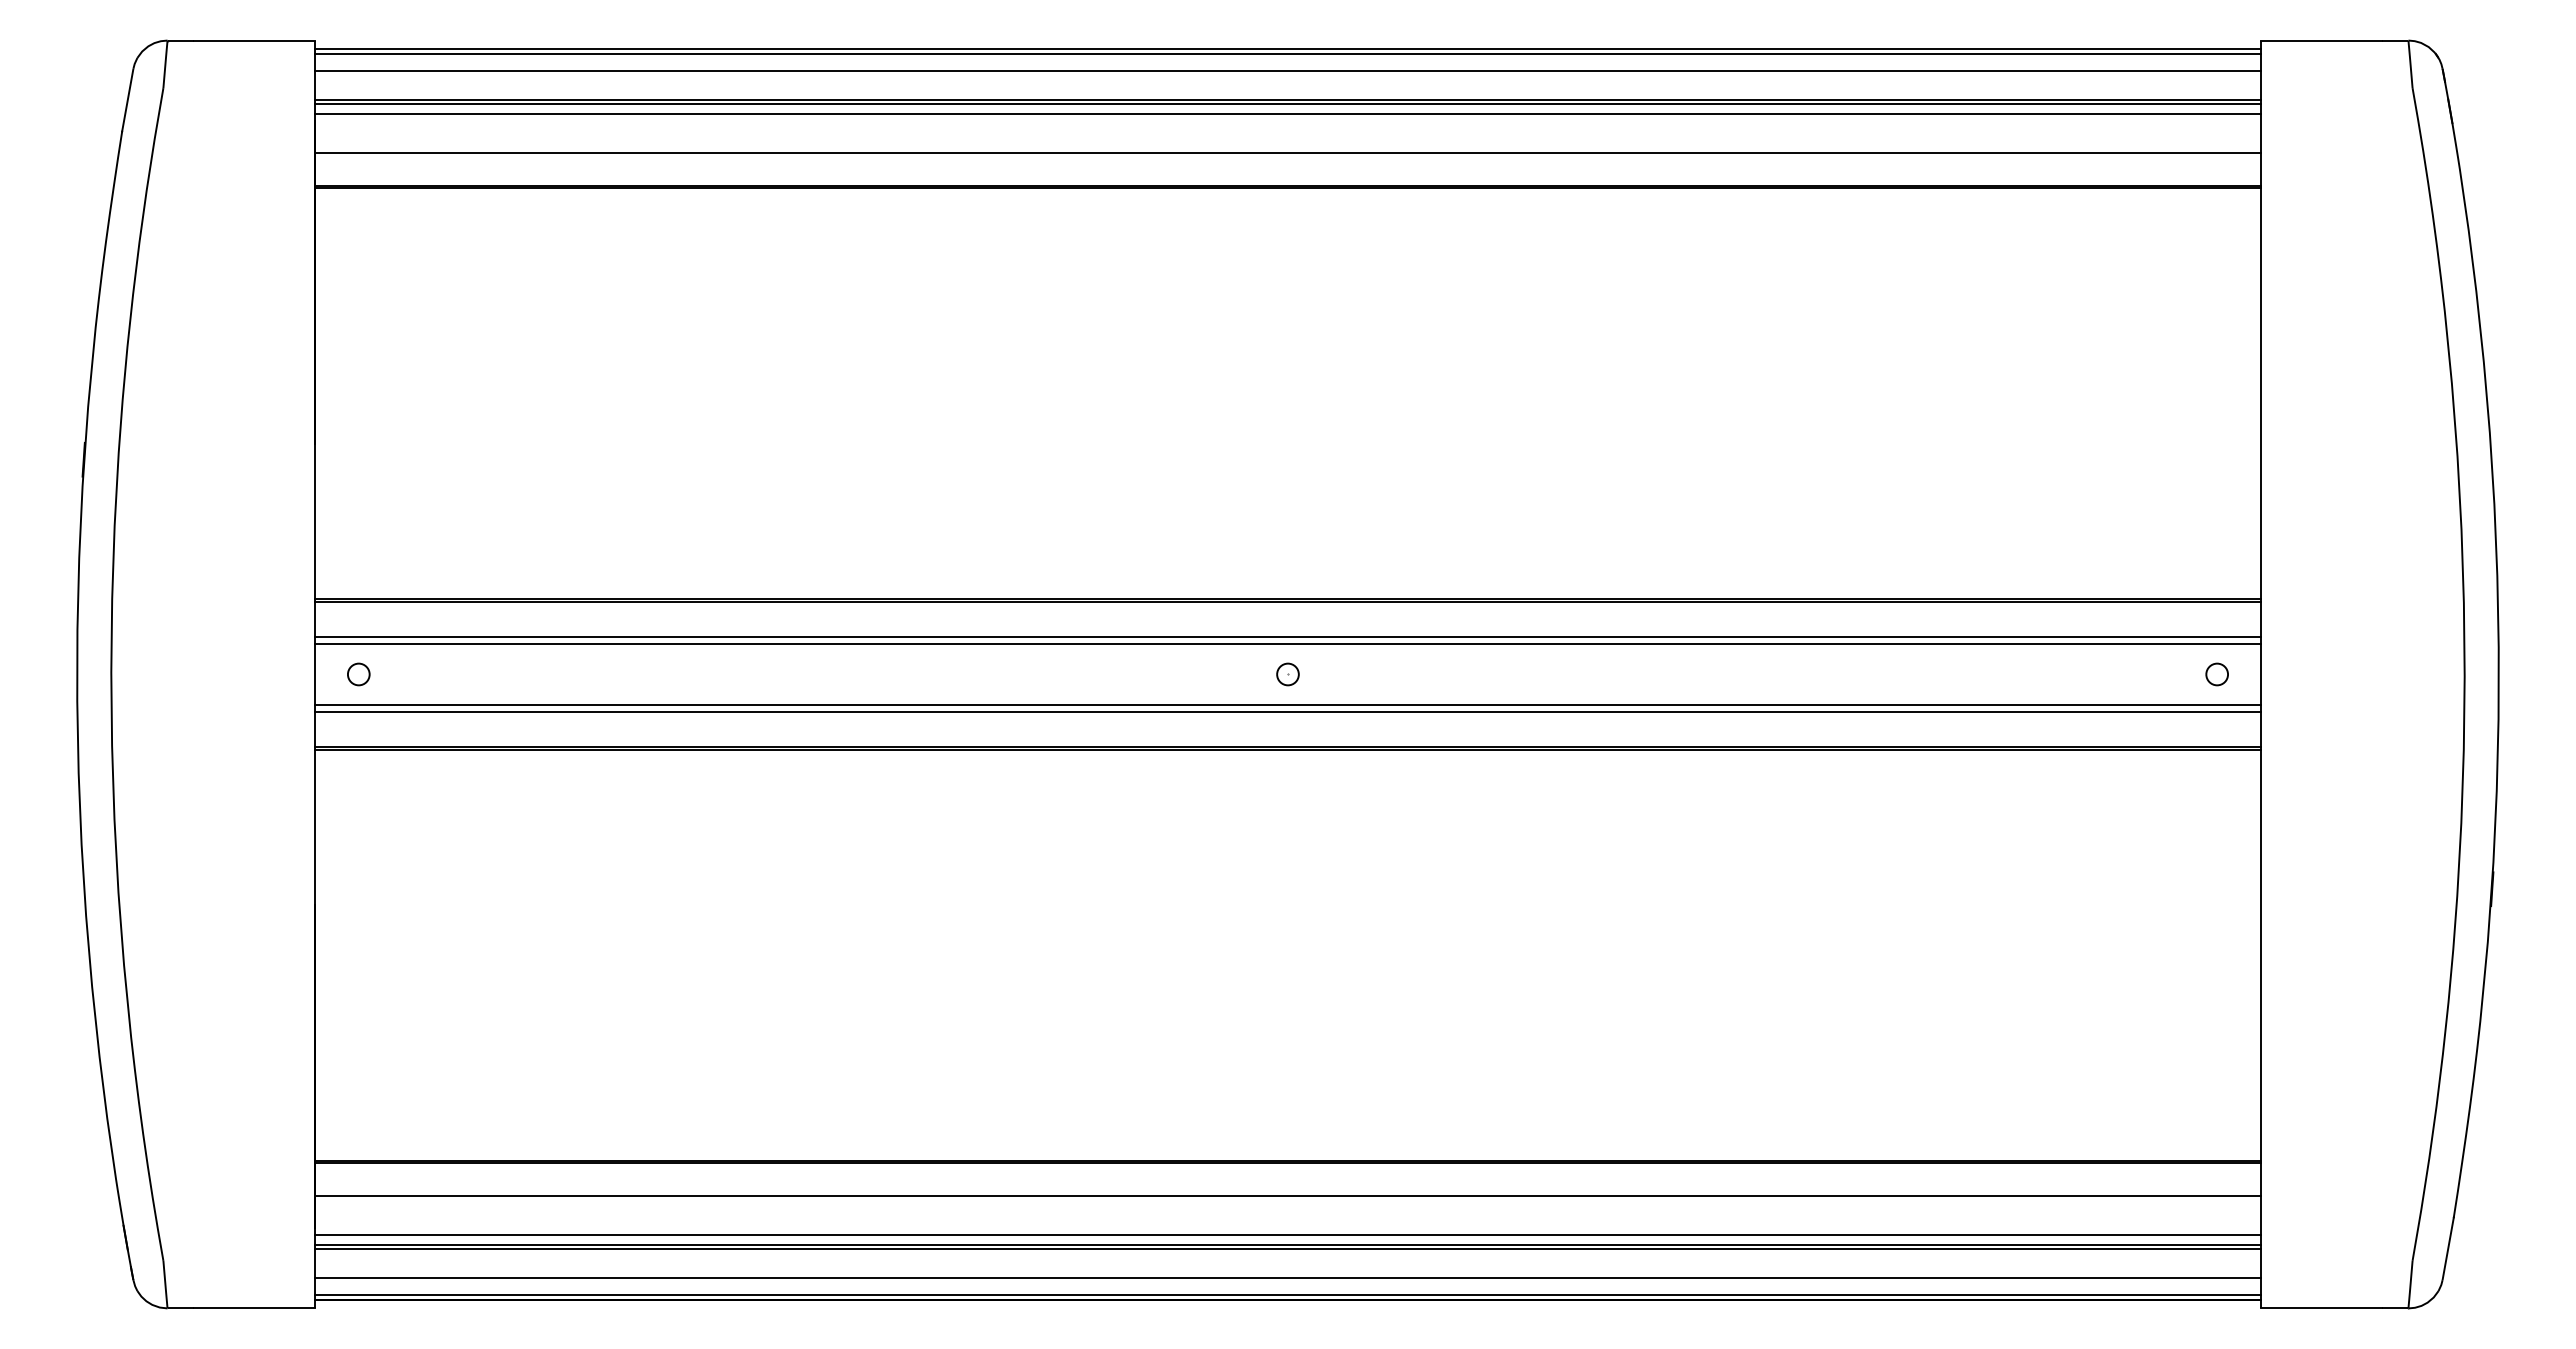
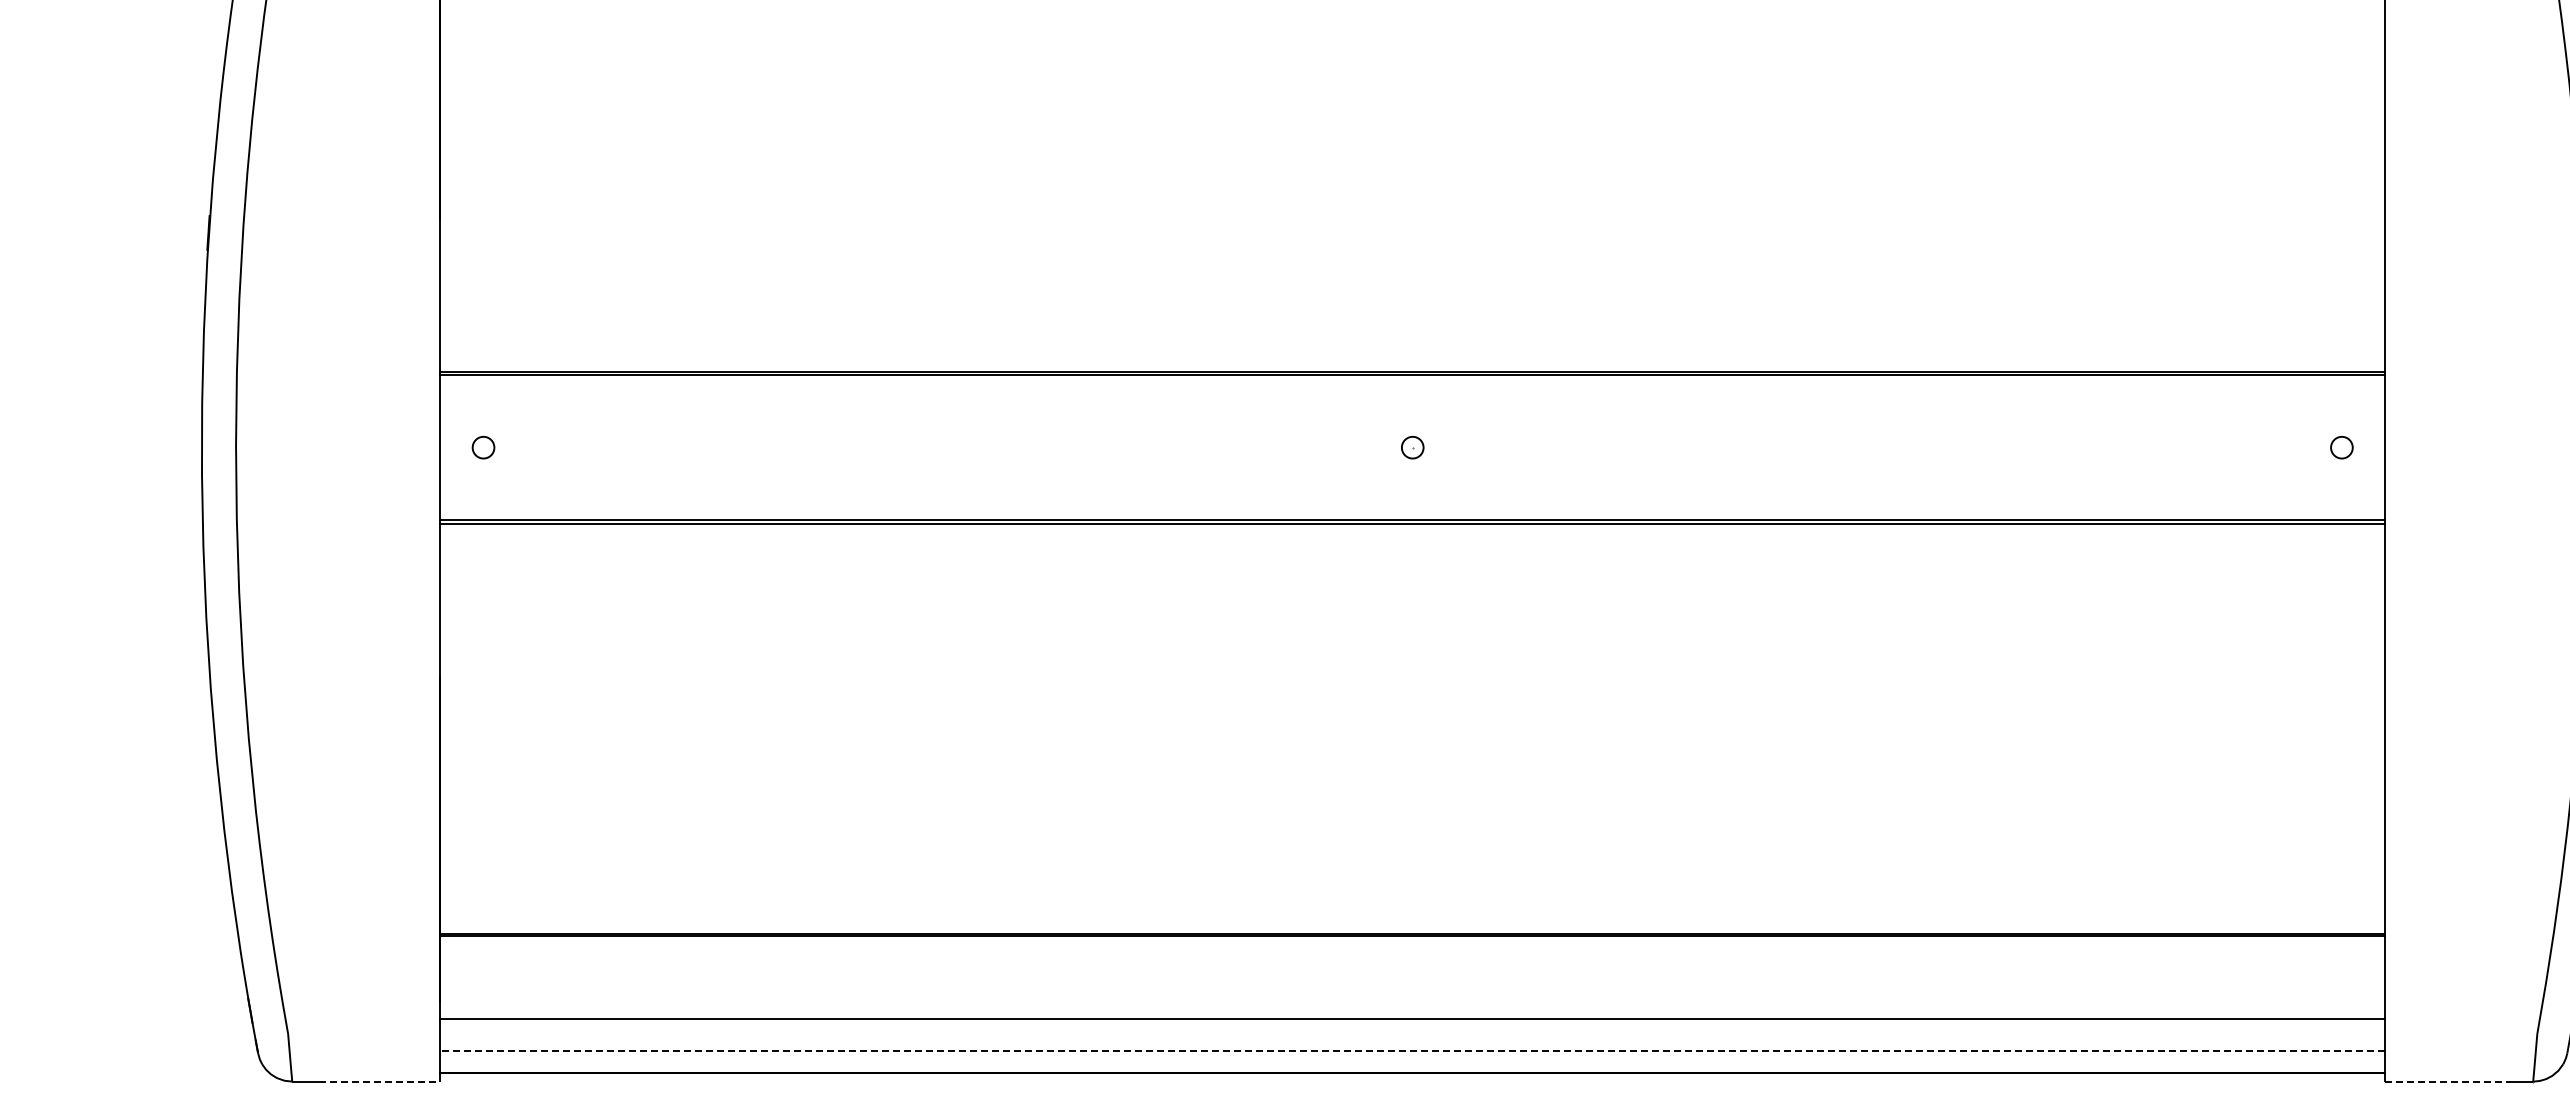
line: (1287, 636) -> (1412, 409), removed
line: (1287, 643) -> (1412, 416), removed
line: (1287, 705) -> (1412, 478), removed
line: (1287, 712) -> (1412, 485), removed
line: (1287, 1195) -> (1412, 968), removed
line: (1287, 1234) -> (1412, 1007), removed
line: (1287, 1248) -> (1412, 1021), removed
line: (1288, 1278) -> (1413, 1051), solid -> dashed
line: (1287, 1295) -> (1412, 1068), removed
line: (254, 1308) -> (379, 1081), solid -> dashed
line: (2321, 1308) -> (2446, 1081), solid -> dashed

